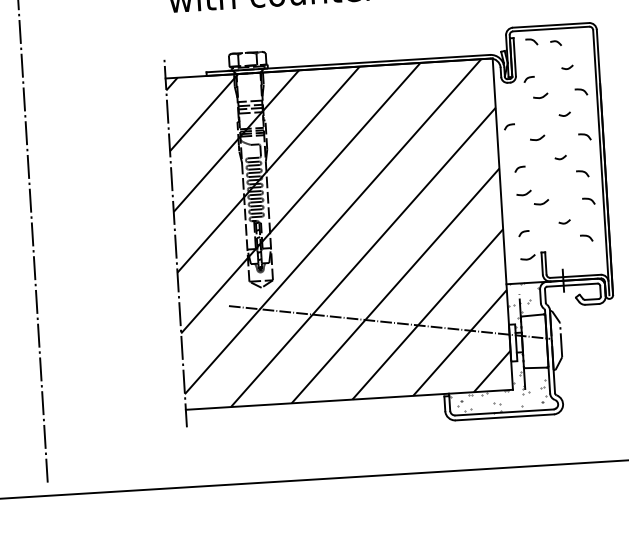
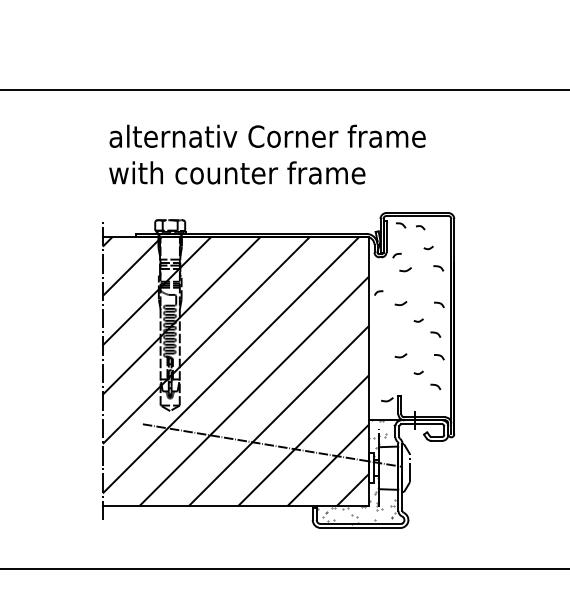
curve: (566, 113) -> (425, 285), removed
curve: (519, 168) -> (384, 327), removed
curve: (525, 193) -> (388, 347), removed
curve: (523, 232) -> (384, 379), removed

